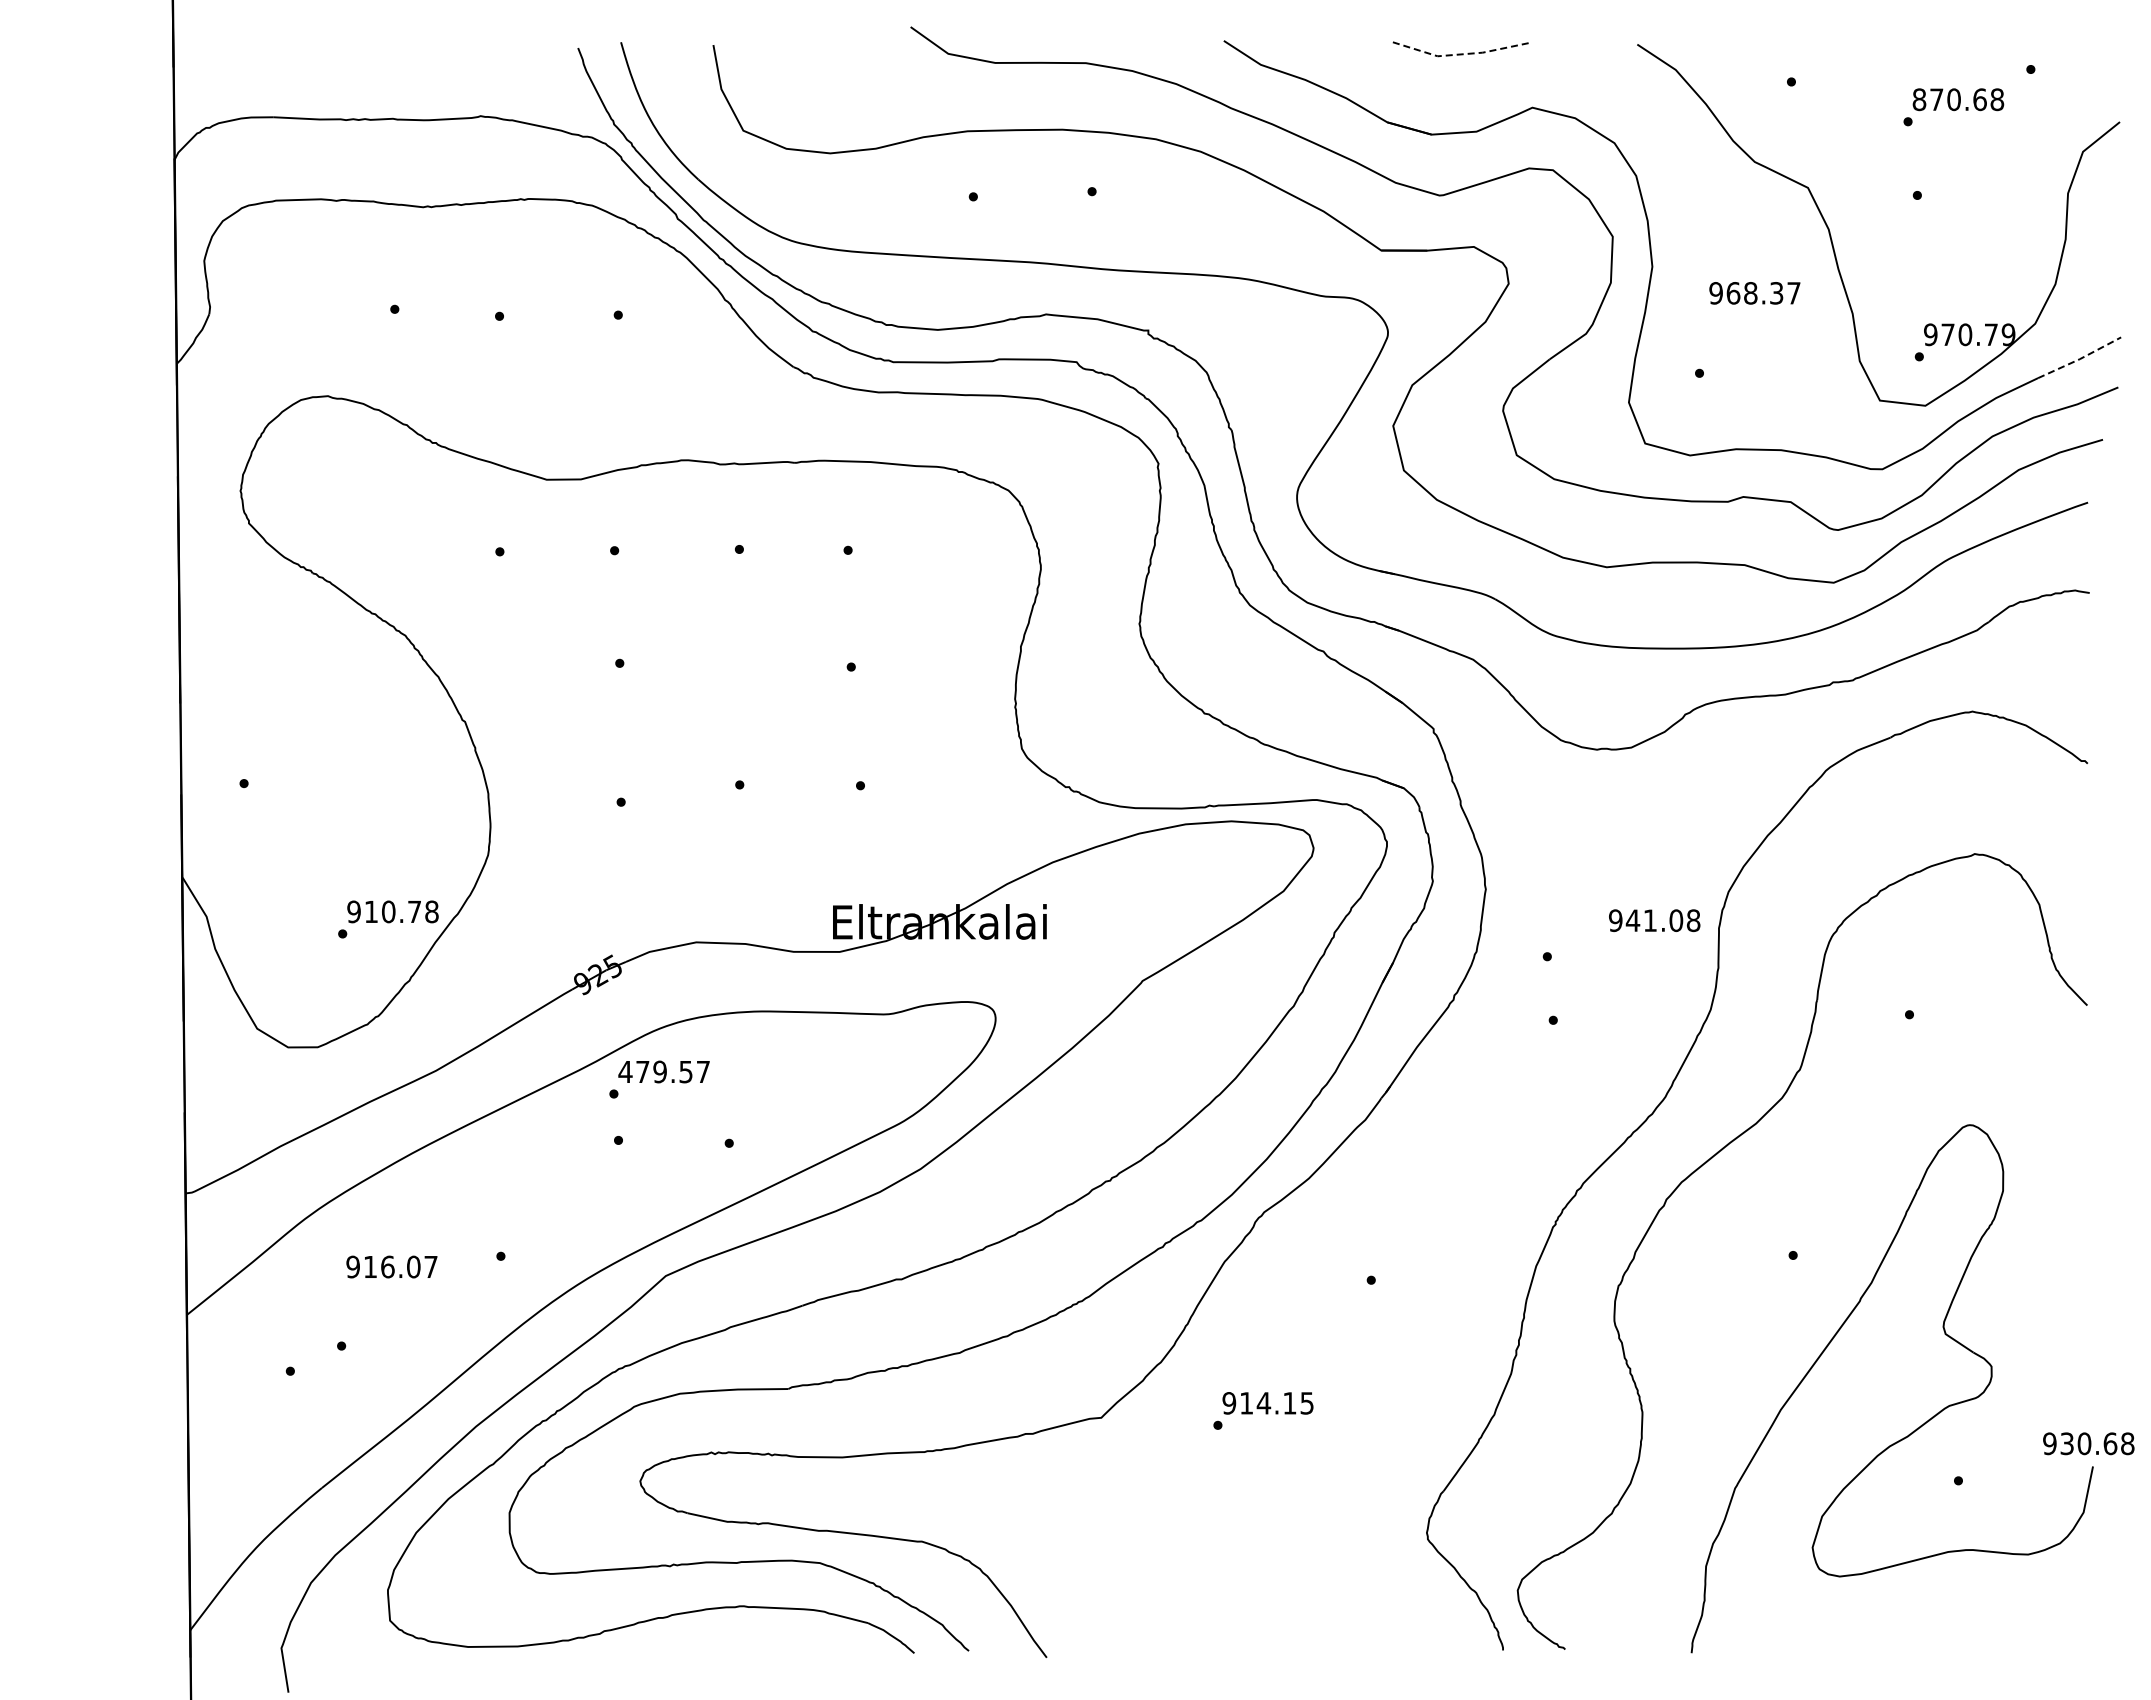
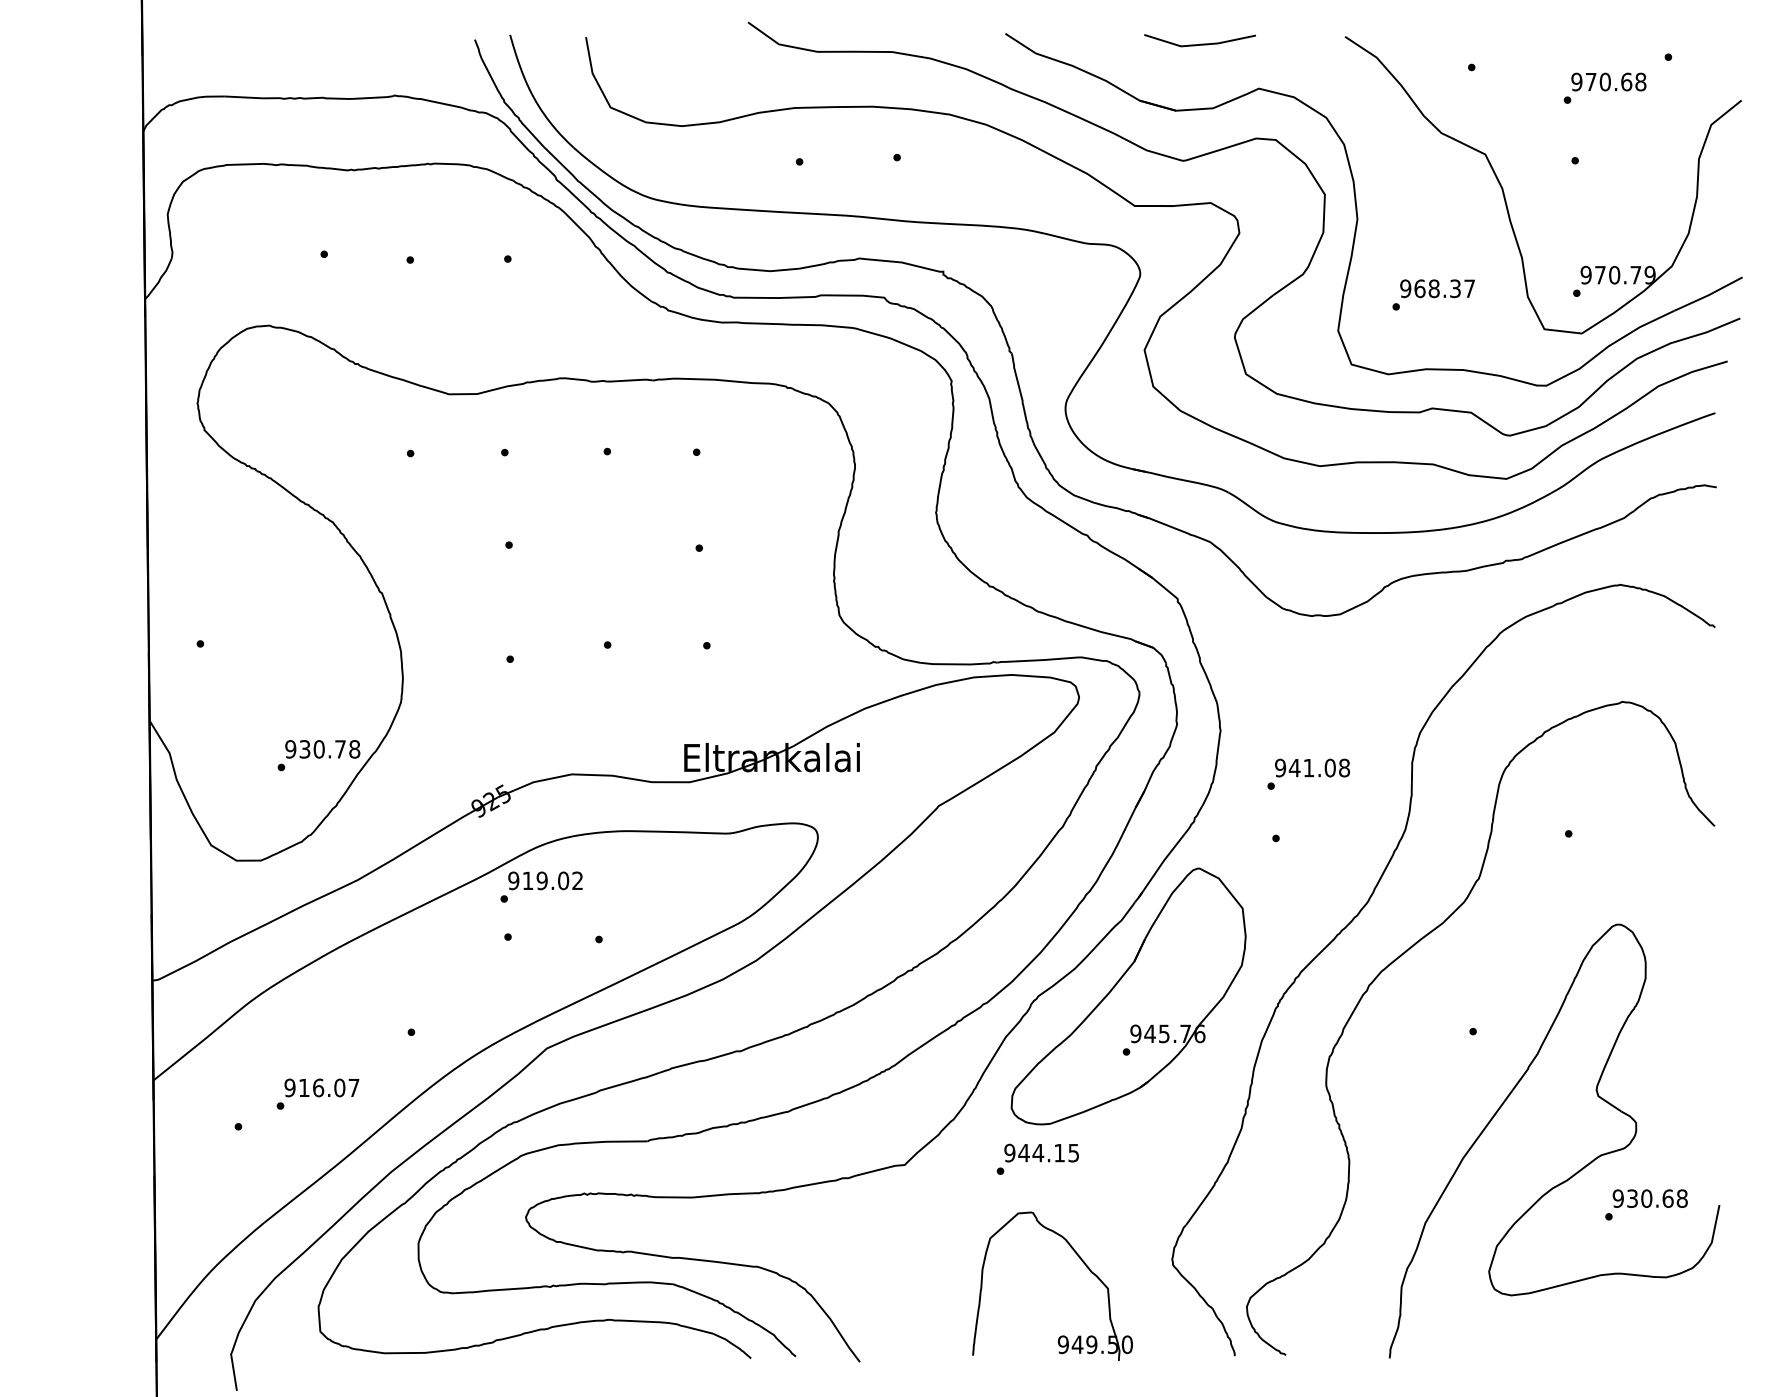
line: (1461, 54) -> (1200, 44), dashed -> solid
text: (1919, 99) -> (1576, 81), 870.68 -> 970.68
text: (1754, 293) -> (1437, 288), moved
line: (2079, 359) -> (1708, 295), dashed -> solid
text: (370, 911) -> (304, 749), 910.78 -> 930.78
text: (1654, 920) -> (1312, 767), moved
text: (663, 1071) -> (545, 880), 479.57 -> 919.02
part: (1373, 1212) -> (1128, 996), added
text: (391, 1266) -> (321, 1087), moved
text: (1246, 1403) -> (1023, 1153), 914.15 -> 944.15
text: (2088, 1443) -> (1650, 1198), moved
part: (1319, 1538) -> (1083, 1264), added

